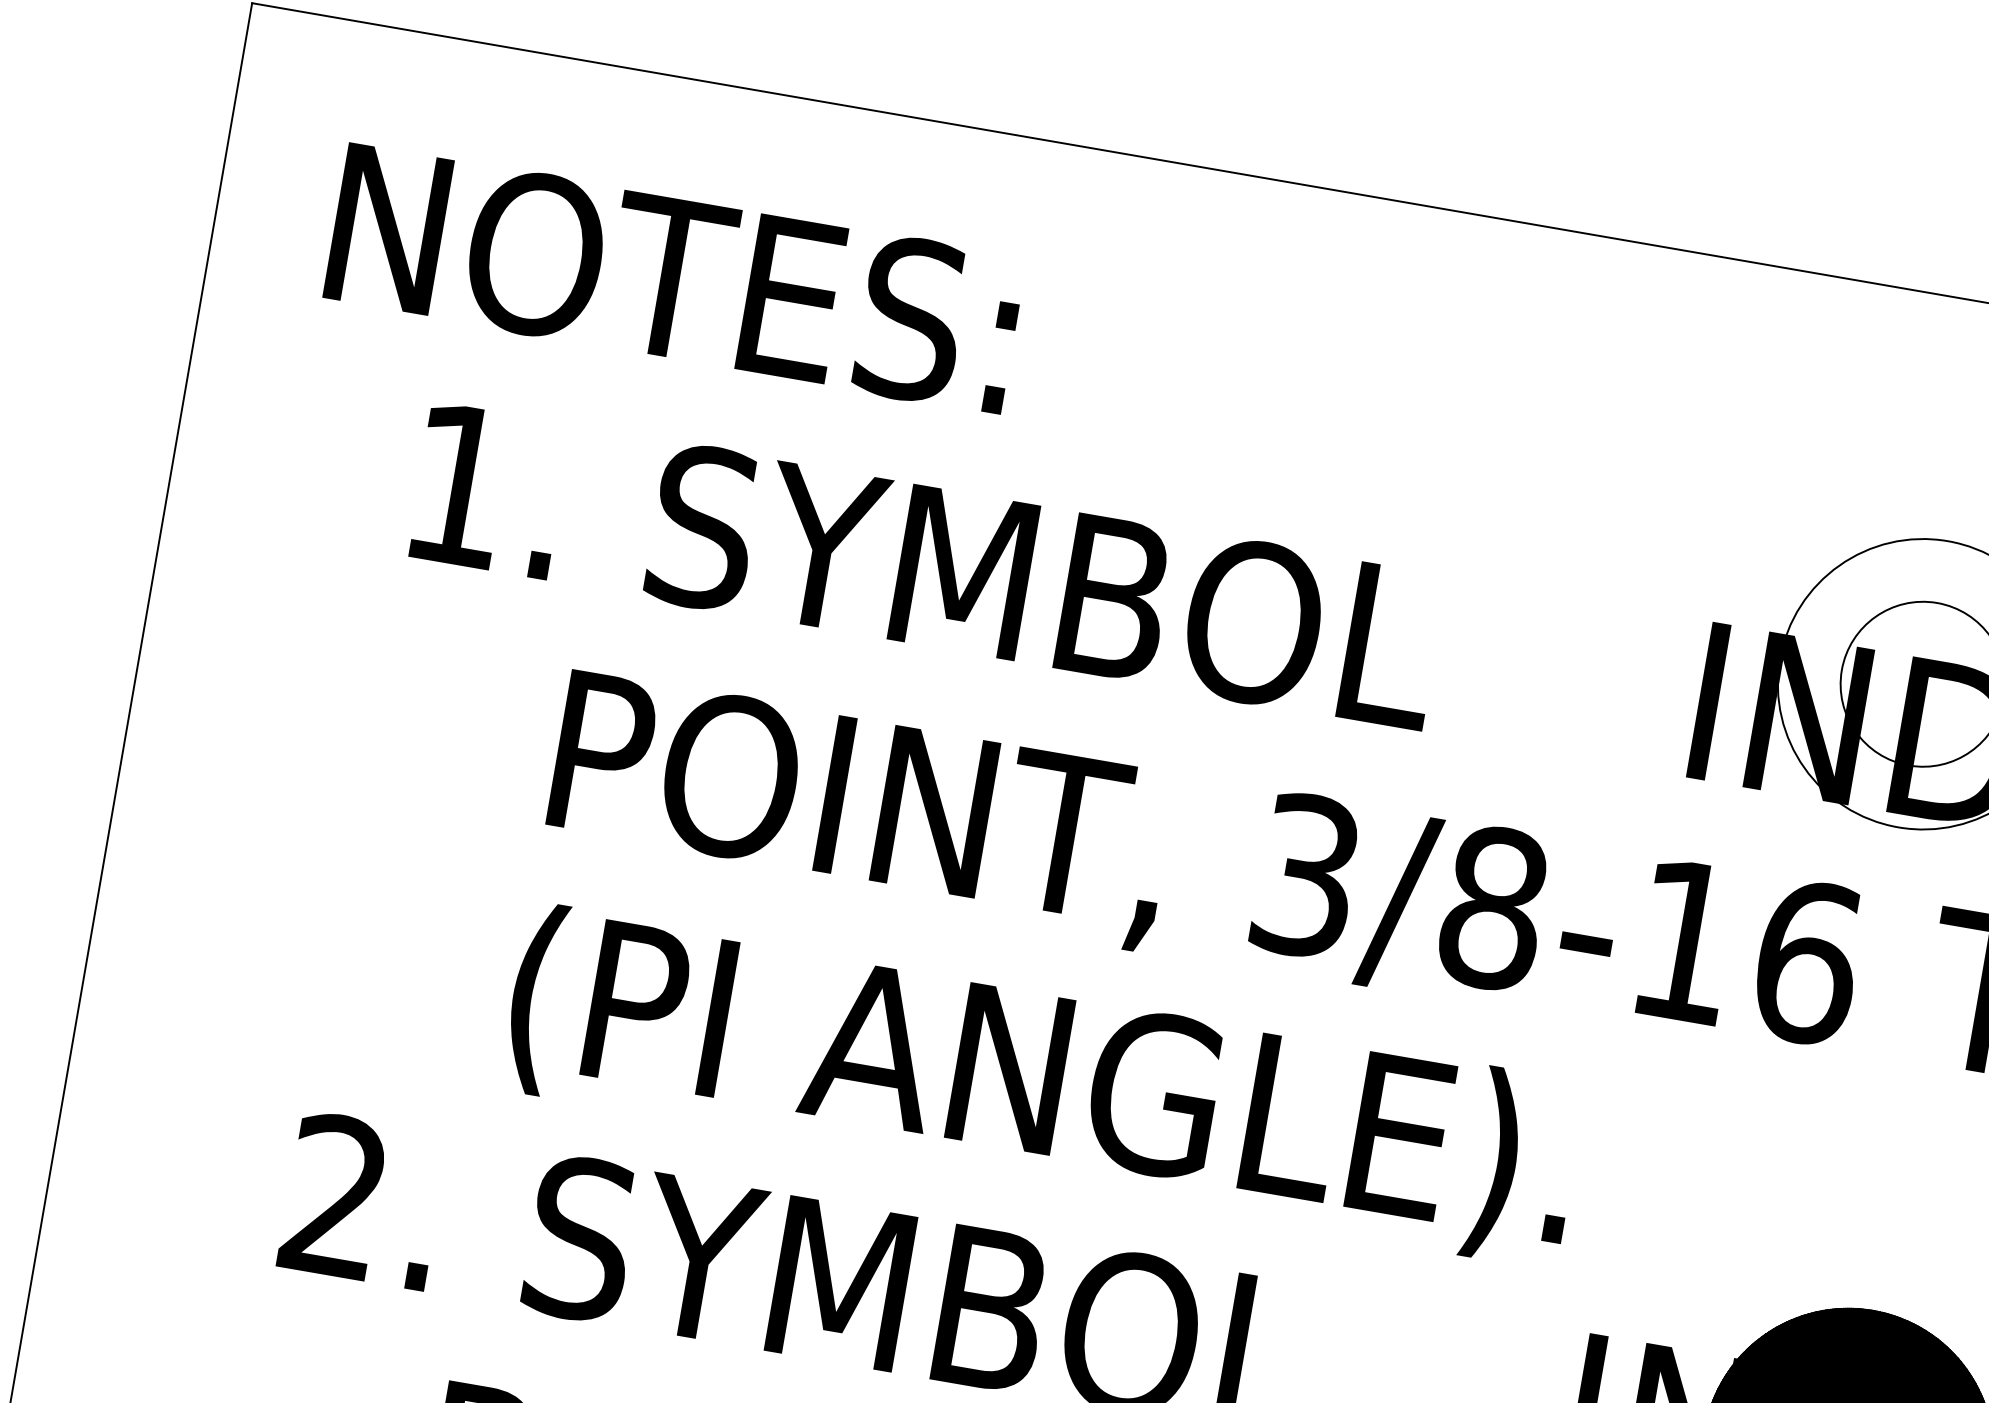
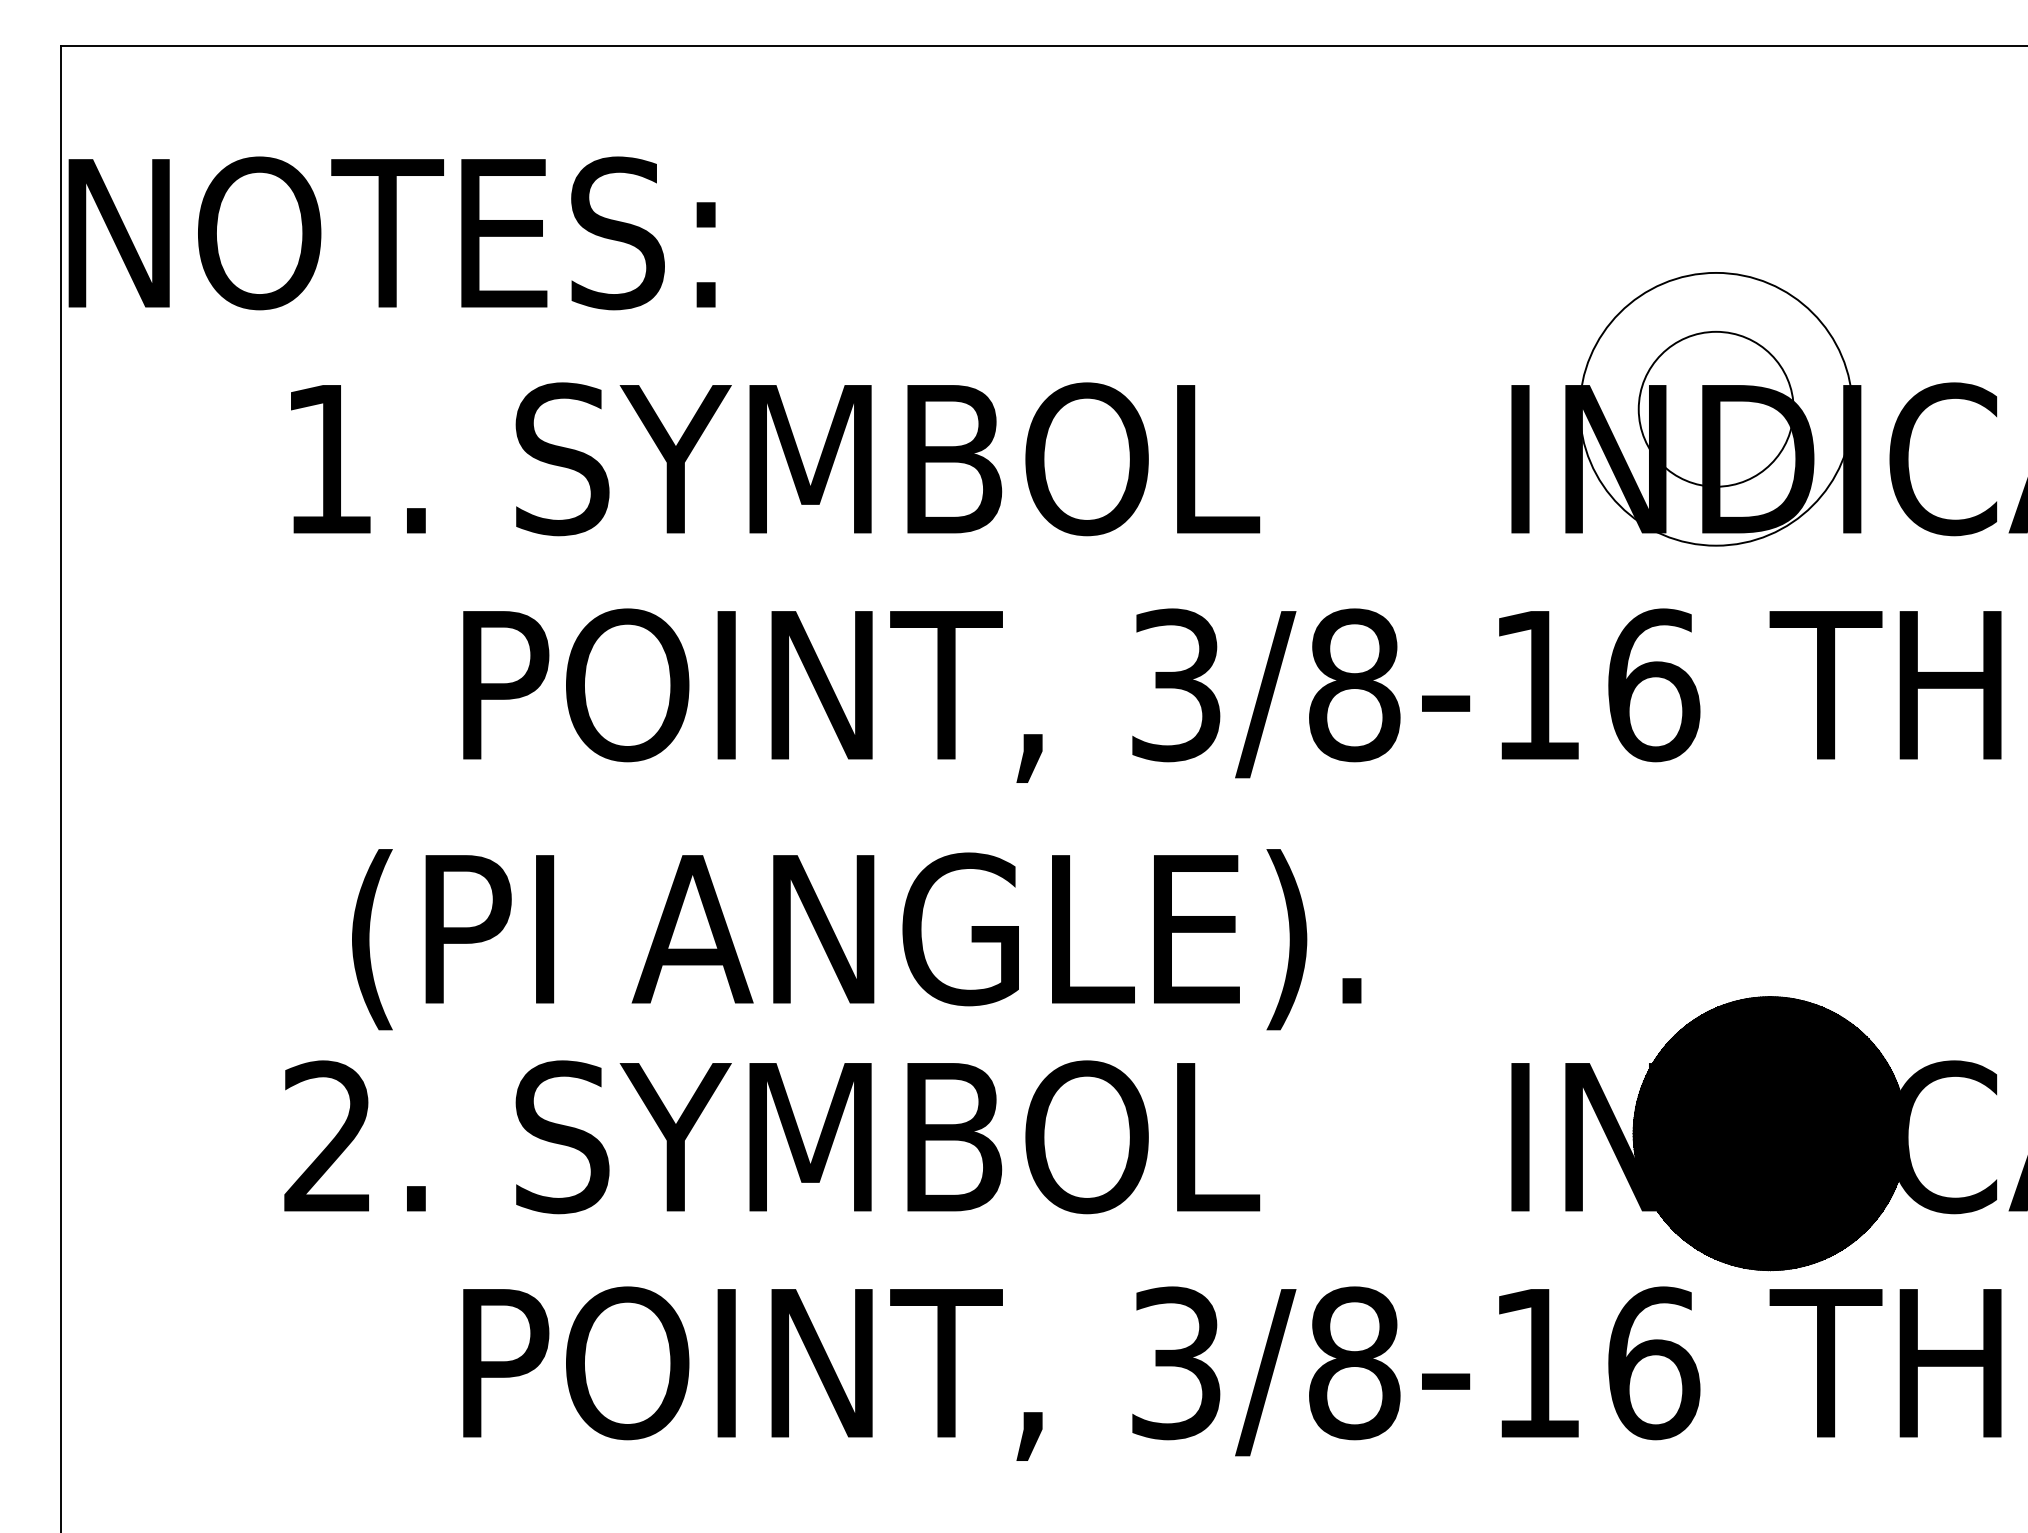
text: (674, 278) -> (391, 233), moved
text: (1042, 1085) -> (856, 939), moved

